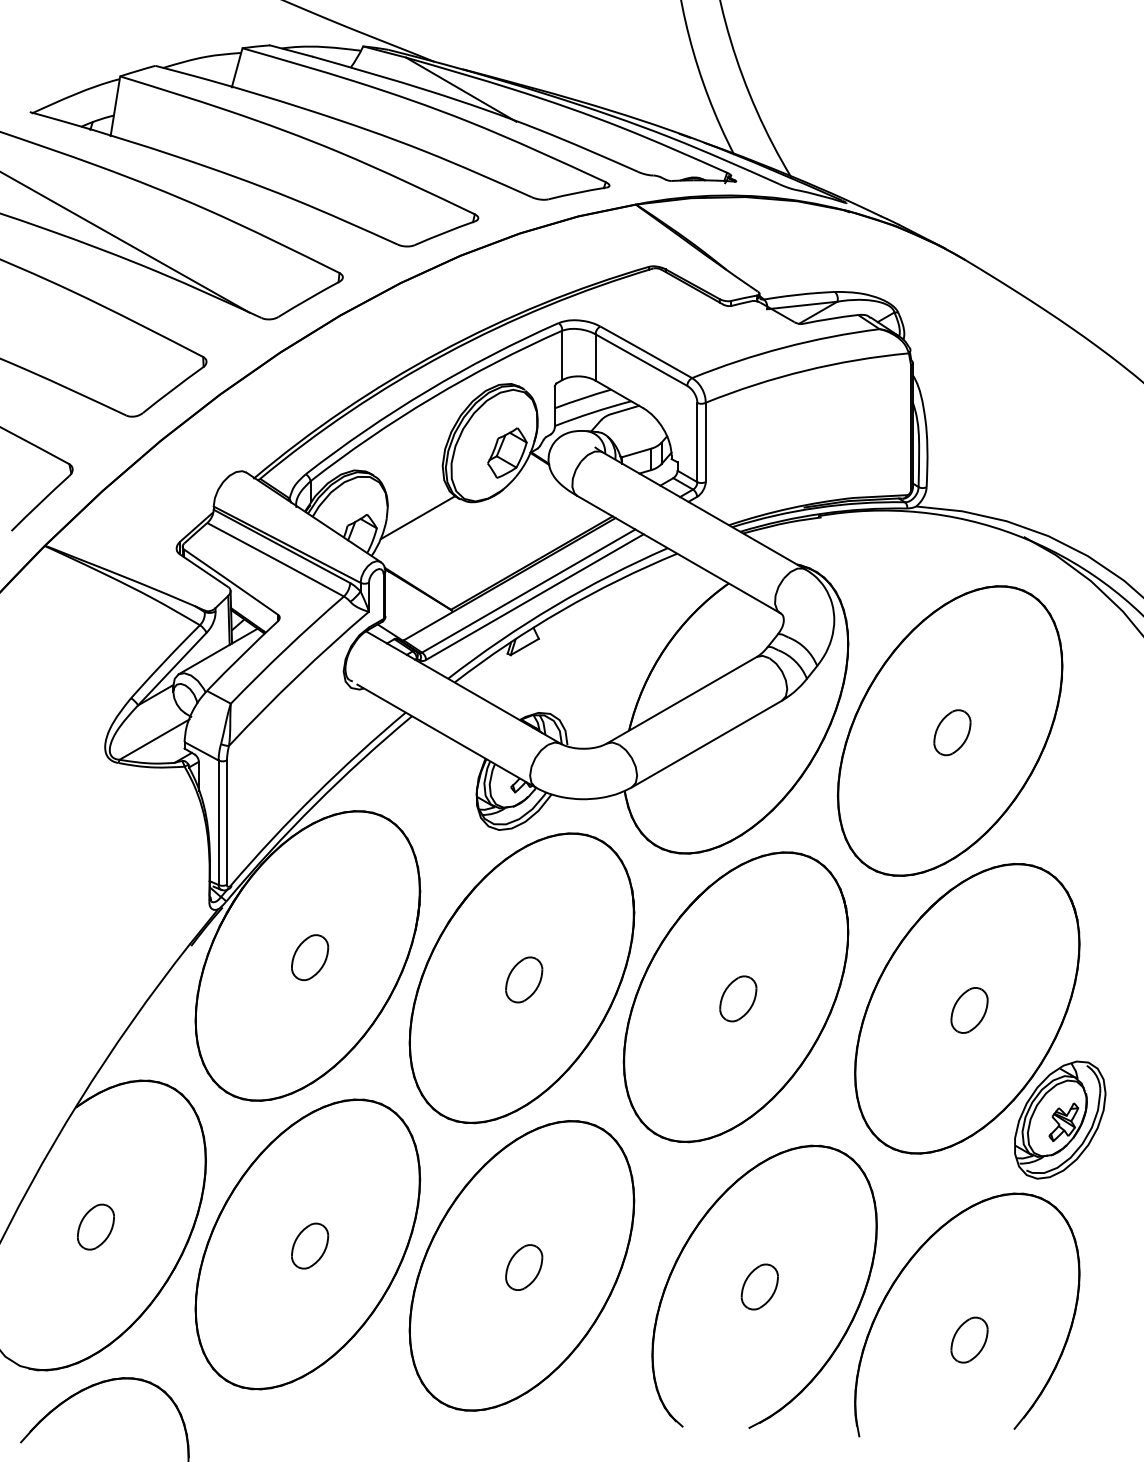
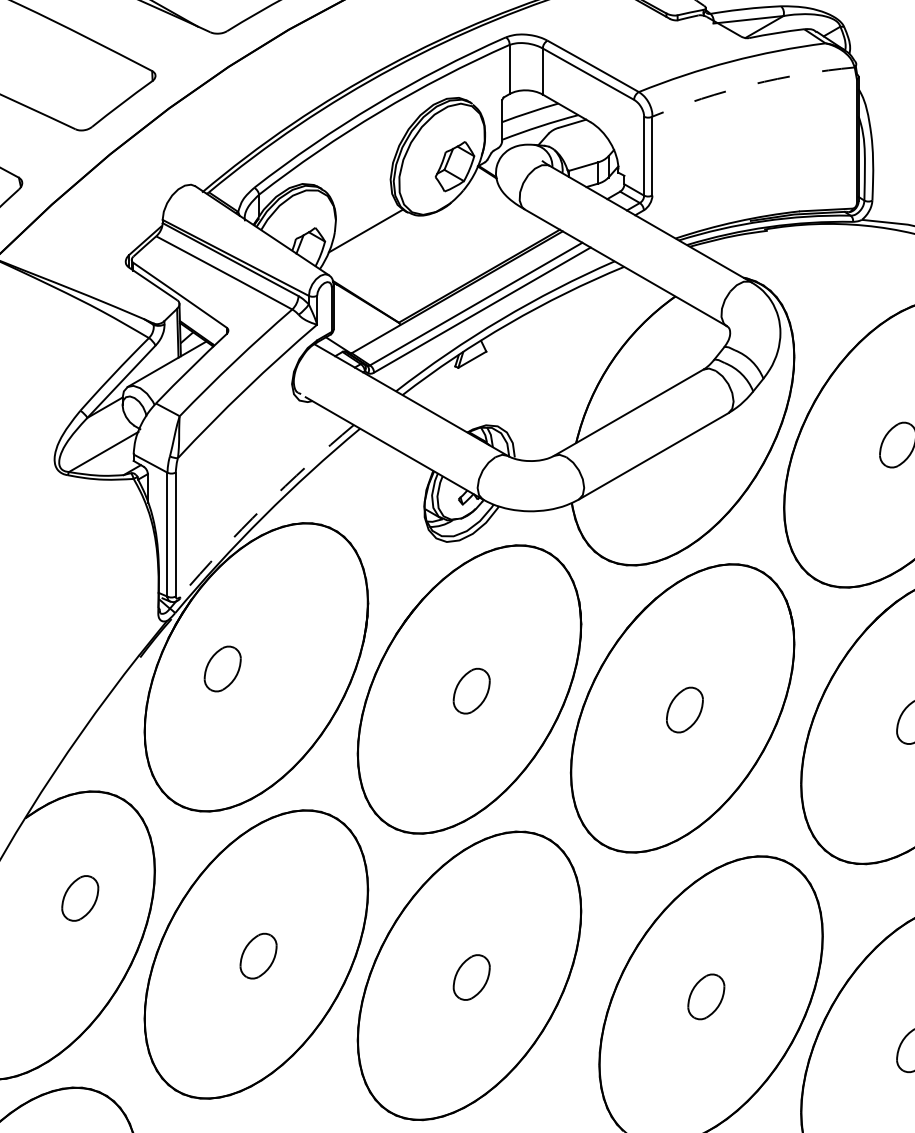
arc: (805, 370) -> (751, 84), solid -> dashed
arc: (314, 795) -> (262, 507), solid -> dashed
part: (310, 957) -> (223, 668), moved
part: (95, 1226) -> (79, 897), moved

